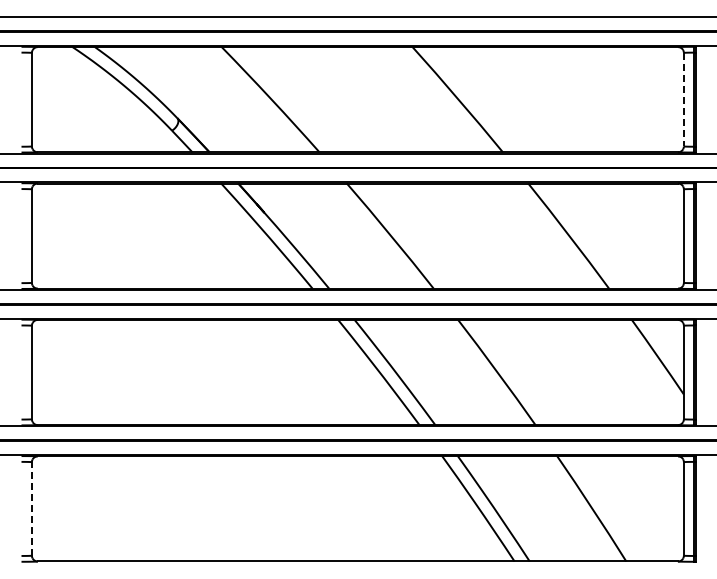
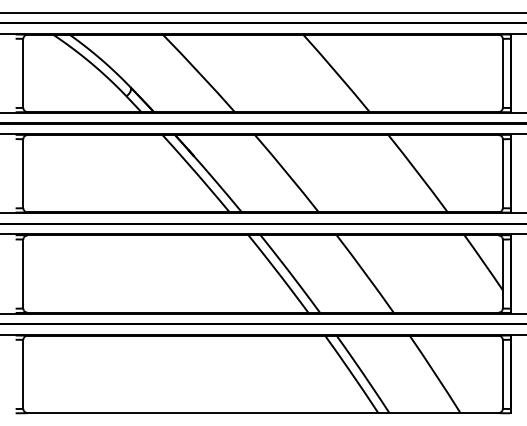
line: (683, 99) -> (502, 73), dashed -> solid
line: (31, 508) -> (22, 374), dashed -> solid

